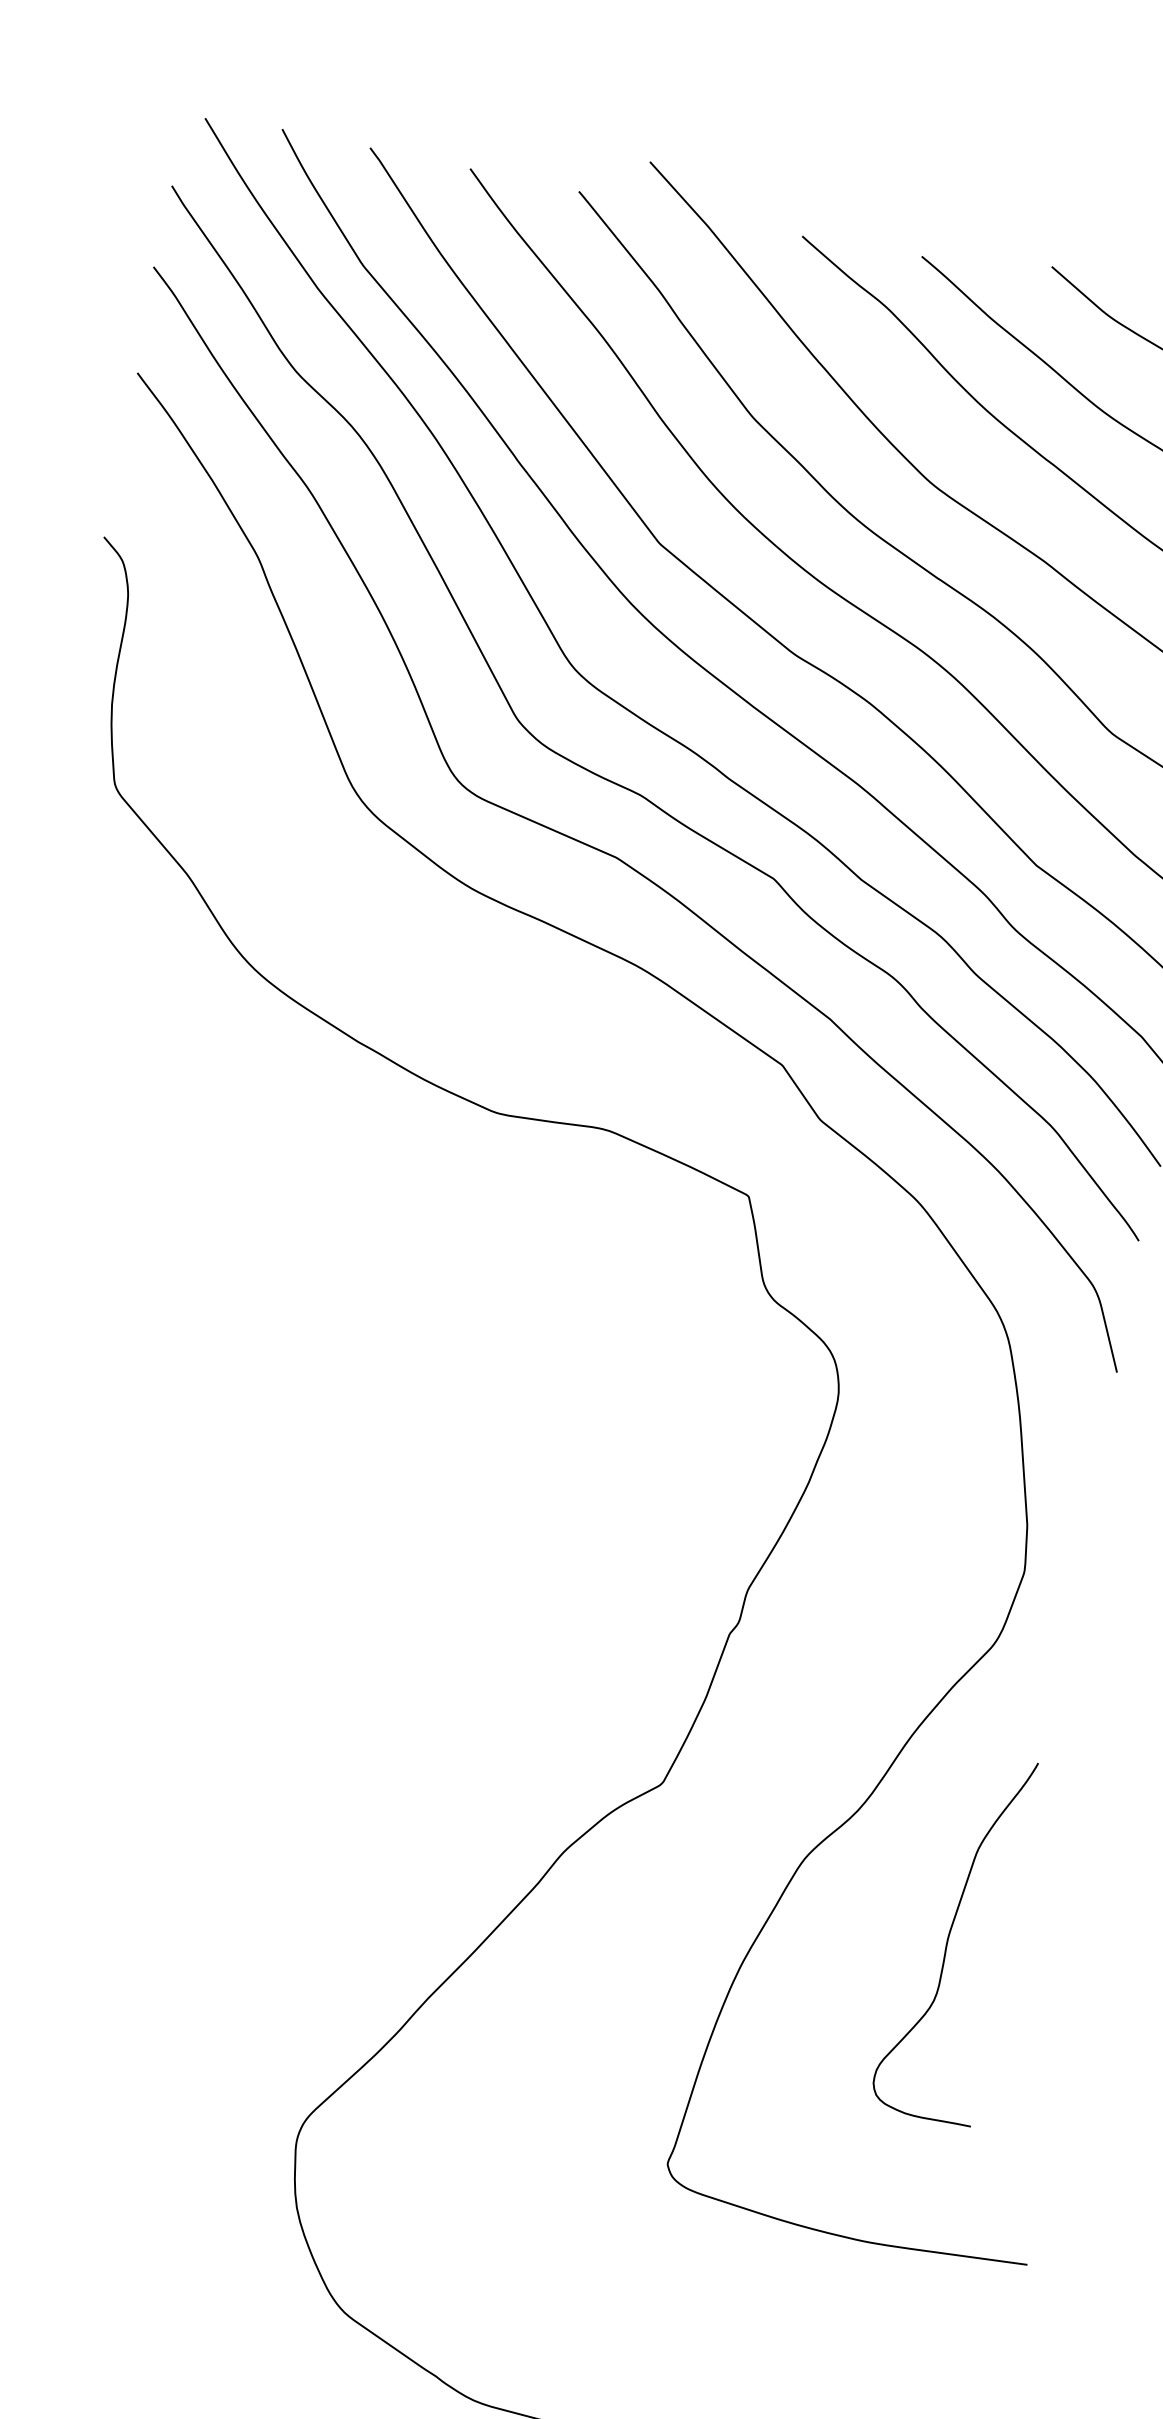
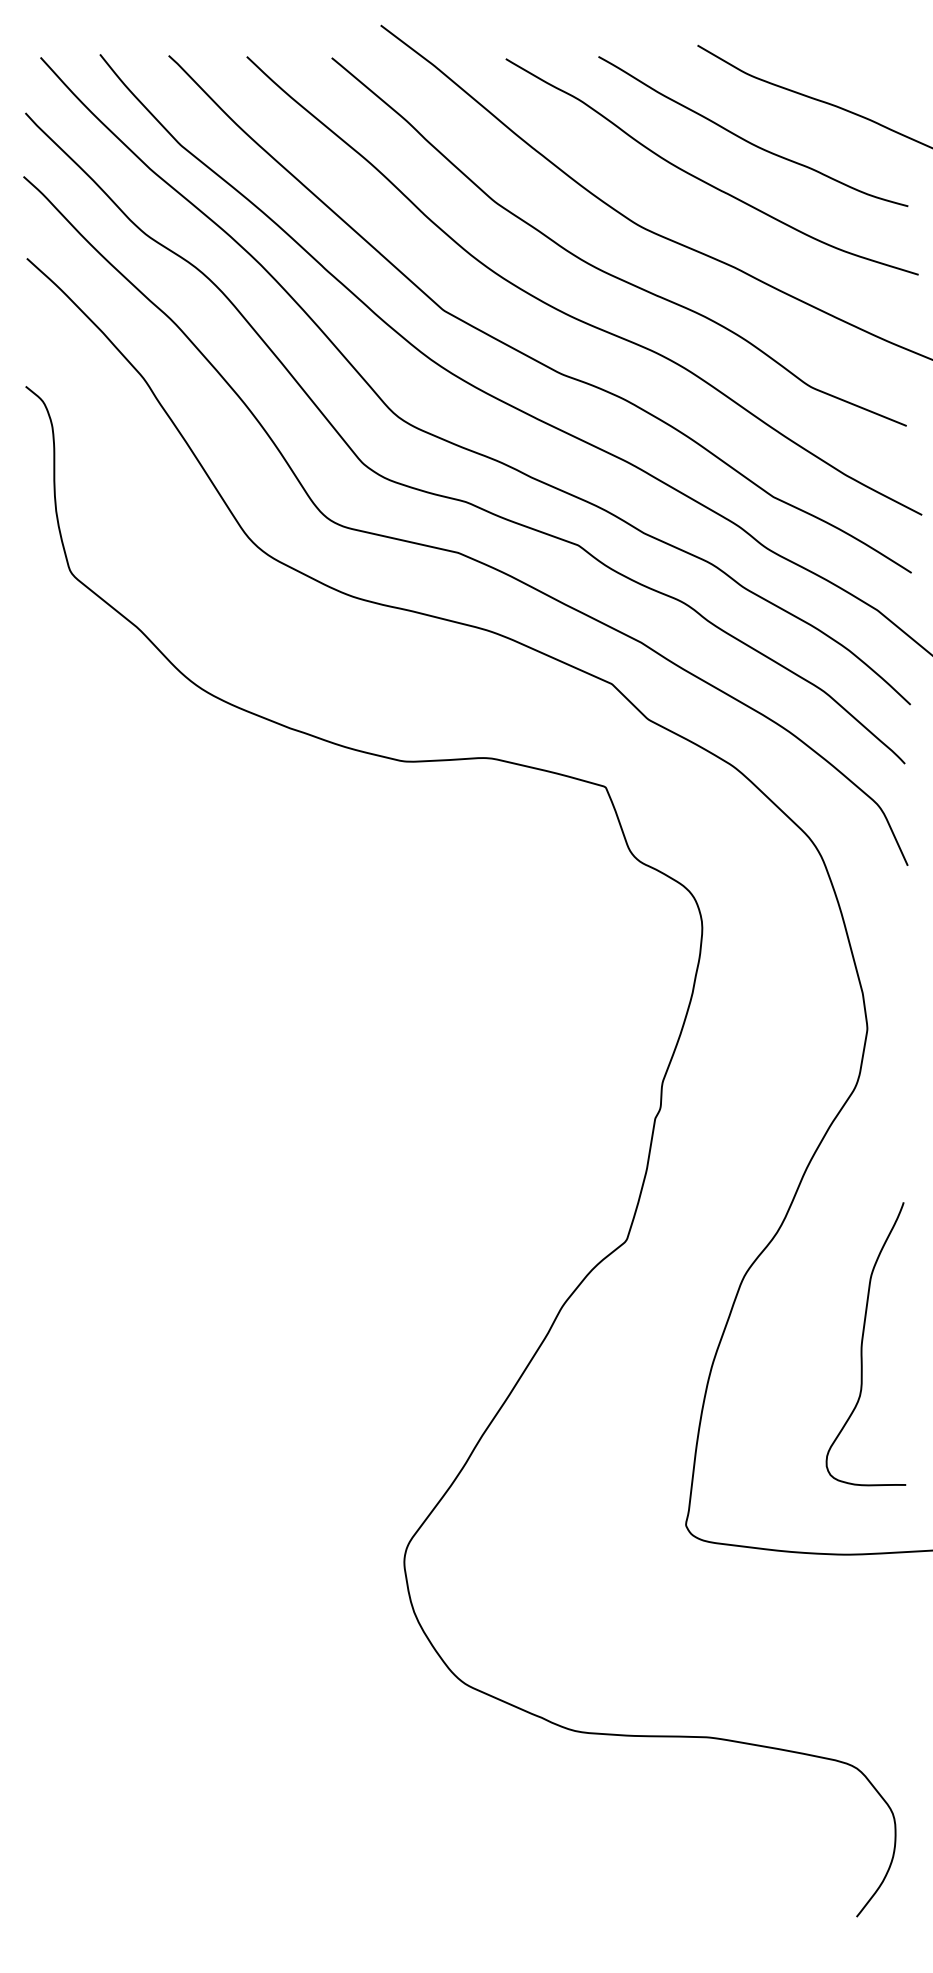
curve: (949, 1935) -> (862, 1344), moved

